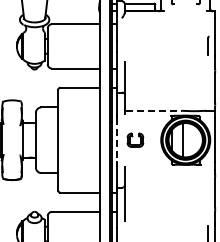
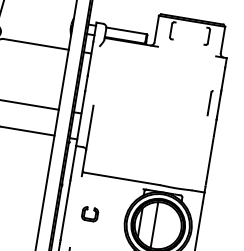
line: (154, 110) -> (122, 178), dashed -> solid
part: (134, 139) -> (89, 213), size x0.71
line: (117, 140) -> (65, 210), dashed -> solid

